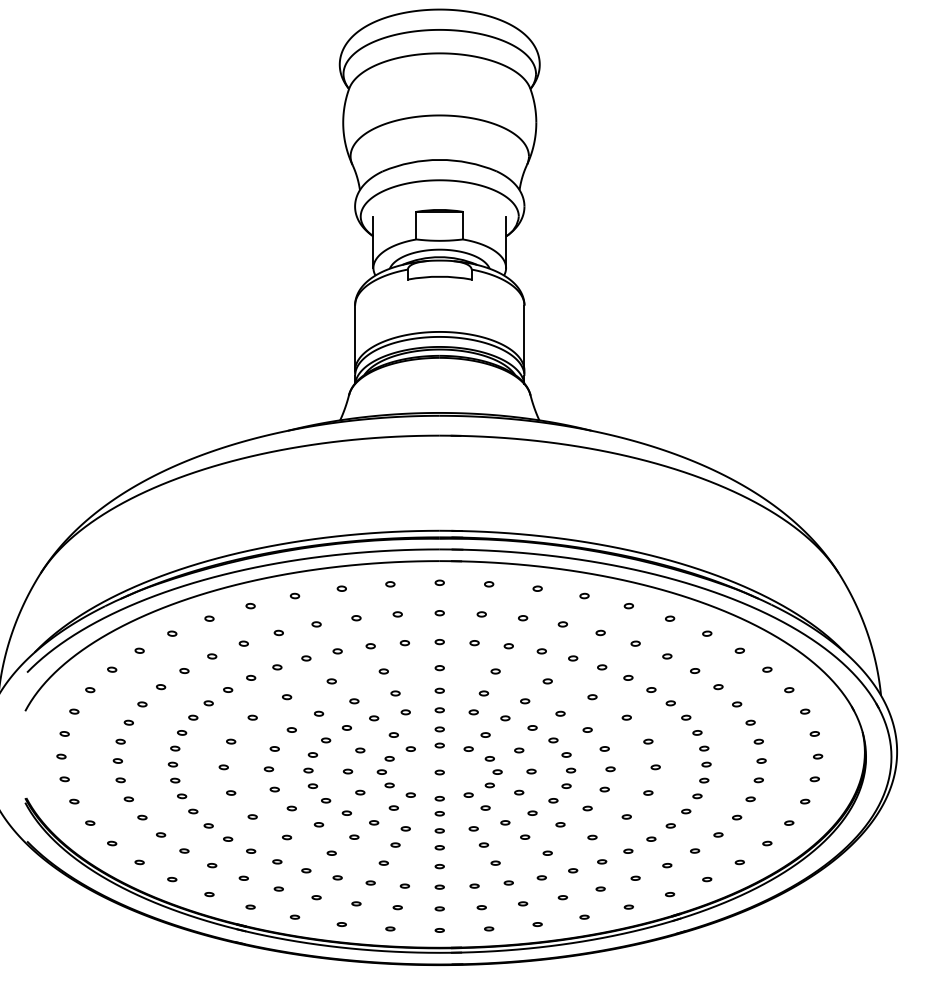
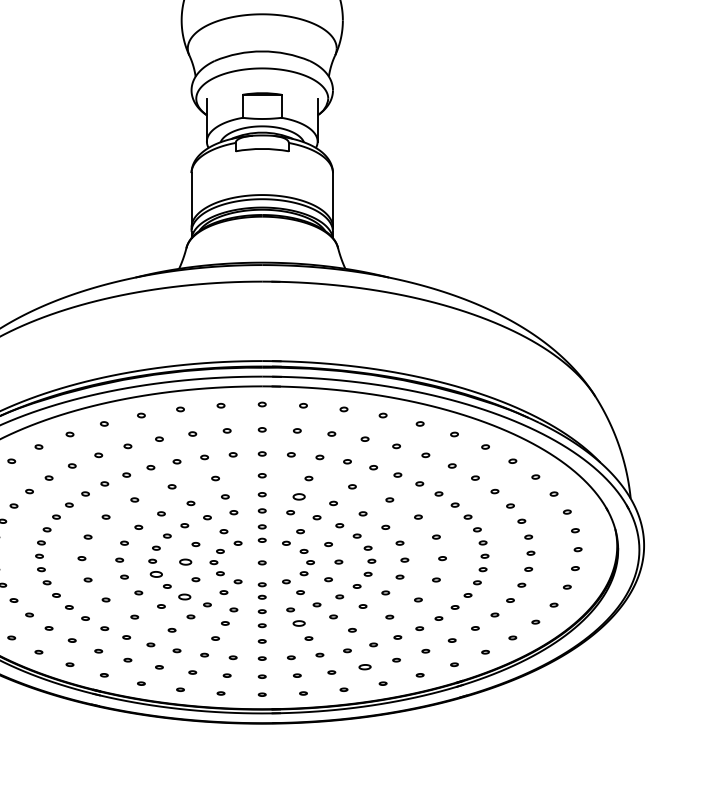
part: (483, 693) -> (298, 496), size x1.6
part: (347, 771) -> (185, 562), size x1.6
part: (312, 785) -> (156, 573), size x1.6
part: (346, 812) -> (184, 596), size x1.6
part: (483, 844) -> (298, 622), size x1.6
part: (562, 897) -> (364, 667), size x1.6

